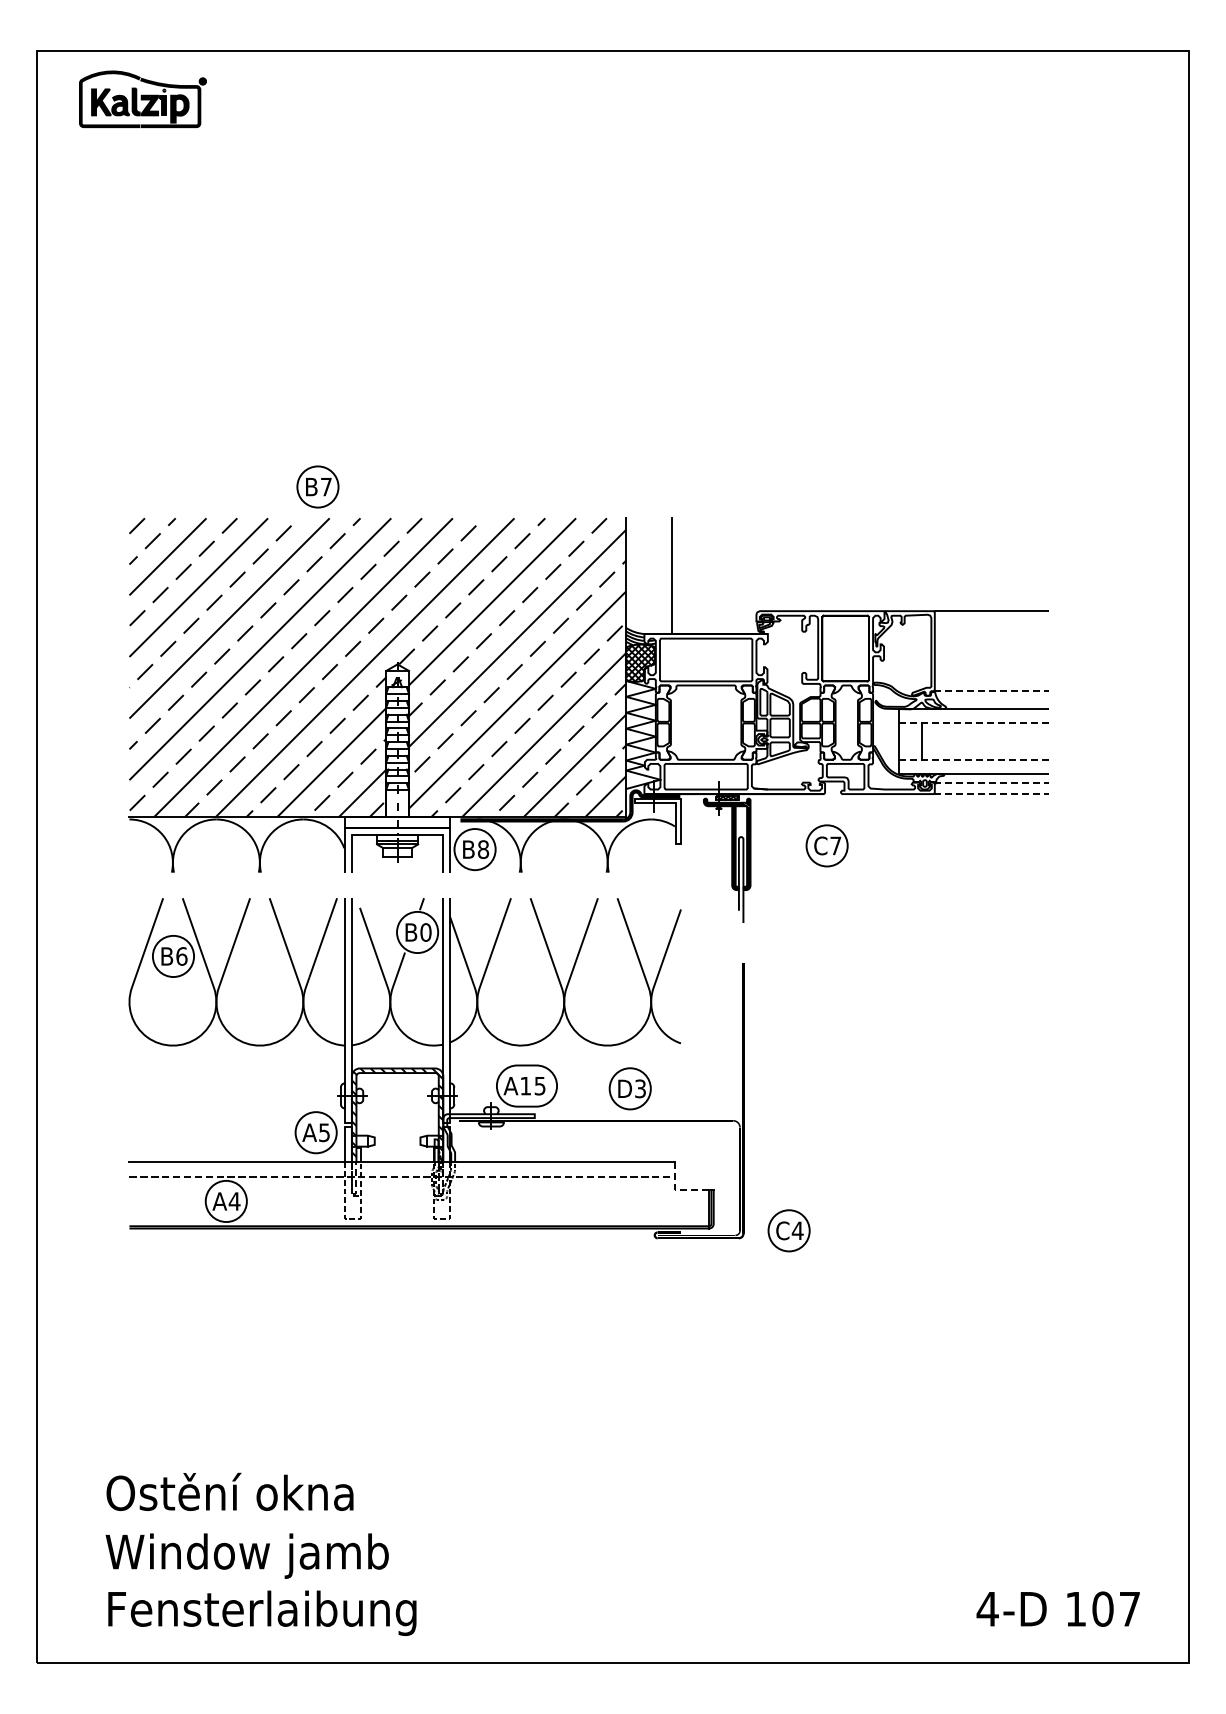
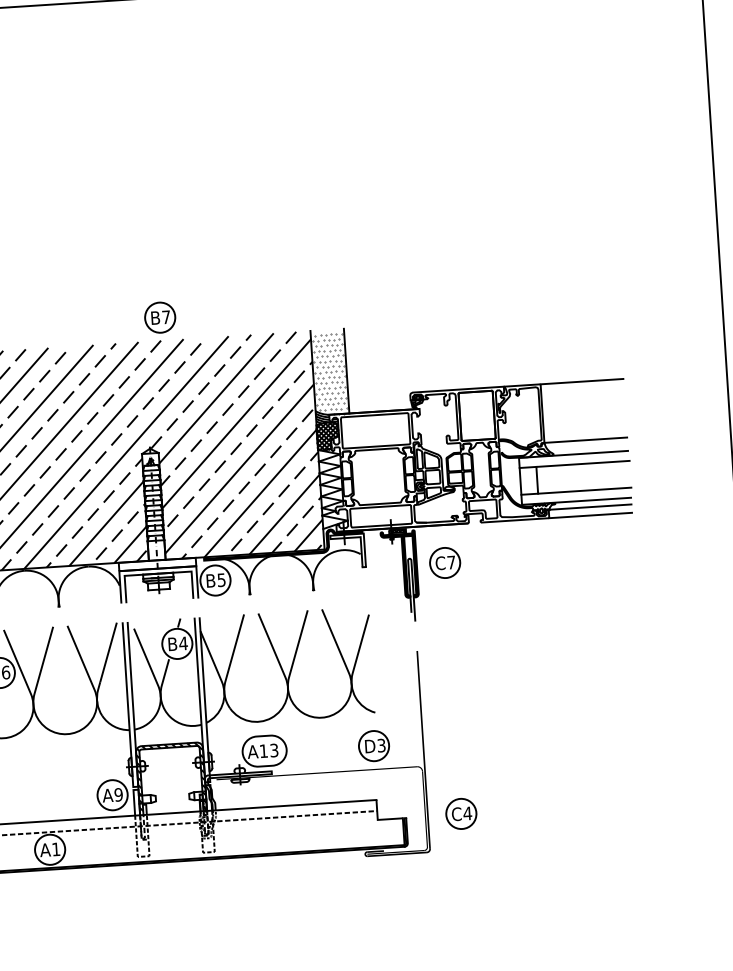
part: (317, 486) -> (159, 317), moved
hatch: (648, 578) -> (329, 373), added
line: (991, 691) -> (585, 440), dashed -> solid
line: (974, 723) -> (574, 464), dashed -> solid
line: (973, 759) -> (575, 491), dashed -> solid
line: (991, 782) -> (590, 507), dashed -> solid
line: (991, 794) -> (590, 515), dashed -> solid
part: (826, 845) -> (444, 562), moved
text: (483, 849) -> (221, 580), B8 -> B5
text: (425, 932) -> (183, 643), B0 -> B4
text: (540, 1085) -> (274, 750), A15 -> A13
part: (629, 1088) -> (373, 745), moved
text: (324, 1132) -> (118, 794), A5 -> A9
line: (677, 1189) -> (379, 819), dashed -> solid
text: (234, 1201) -> (56, 849), A4 -> A1
part: (788, 1230) -> (460, 813), moved

